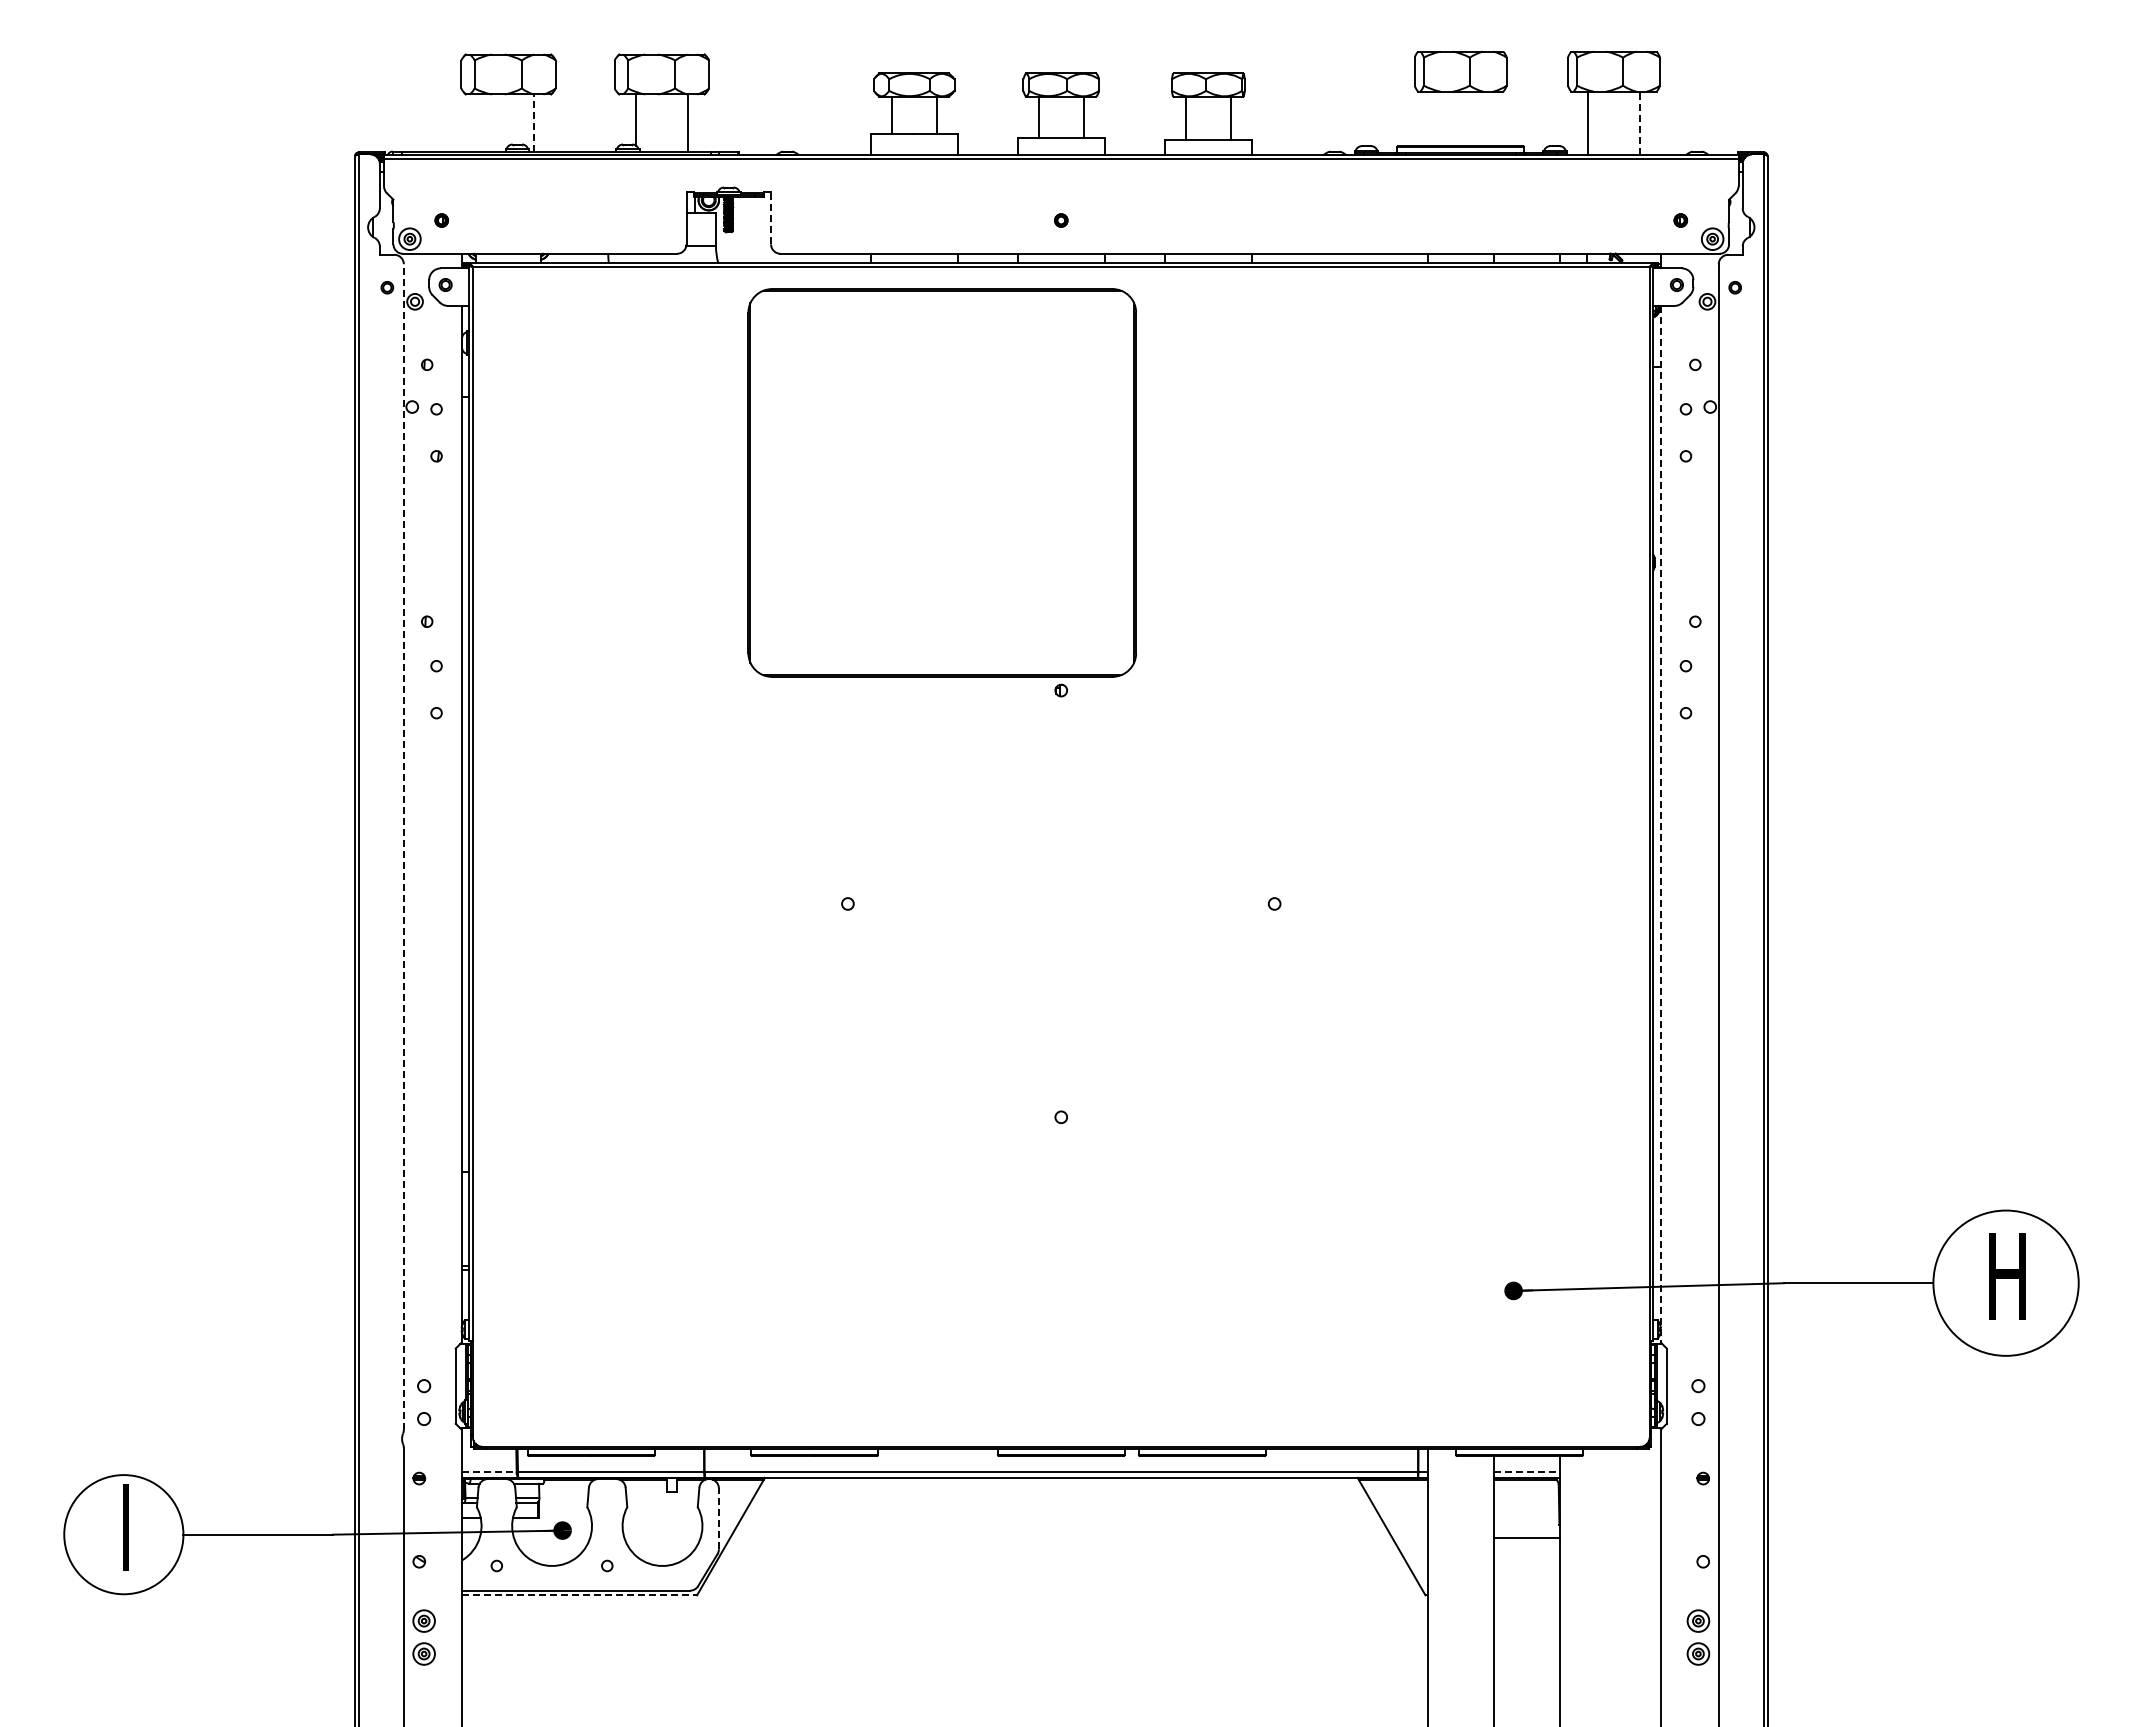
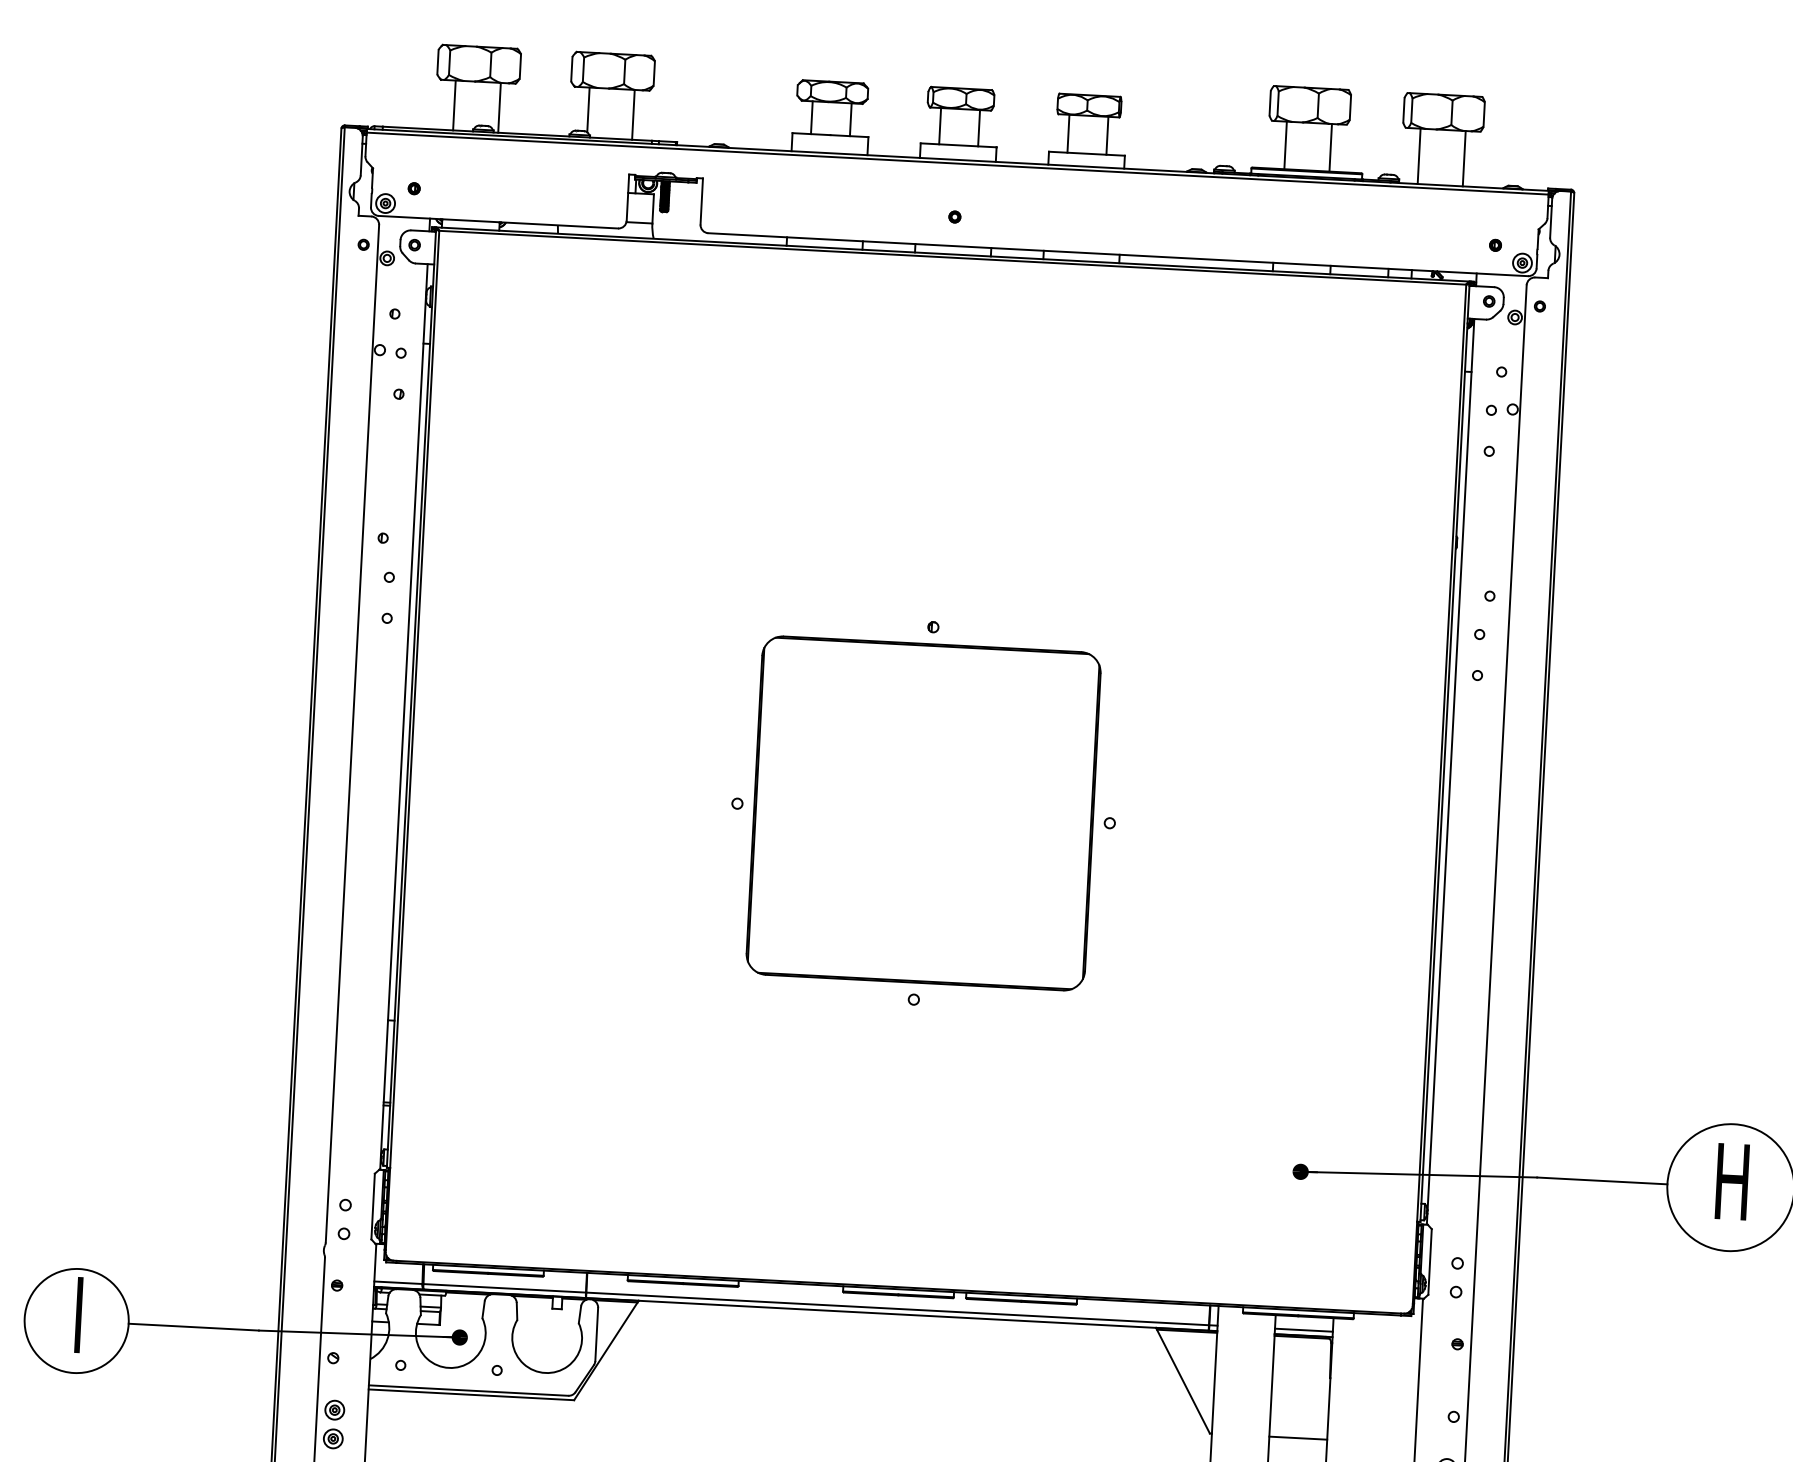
line: (1434, 118) -> (1285, 145), added
line: (1486, 118) -> (1330, 147), added
line: (482, 122) -> (454, 105), added
line: (534, 123) -> (499, 108), dashed -> solid
line: (1639, 123) -> (1463, 158), dashed -> solid
line: (771, 217) -> (702, 201), dashed -> solid
part: (941, 482) -> (922, 813), moved
line: (1660, 824) -> (1450, 771), dashed -> solid
line: (403, 847) -> (352, 734), dashed -> solid
line: (489, 1471) -> (398, 1282), dashed -> solid
line: (1527, 1471) -> (1304, 1330), dashed -> solid
line: (718, 1518) -> (596, 1334), dashed -> solid
line: (1526, 1538) -> (1298, 1438), moved
line: (579, 1595) -> (471, 1394), dashed -> solid

